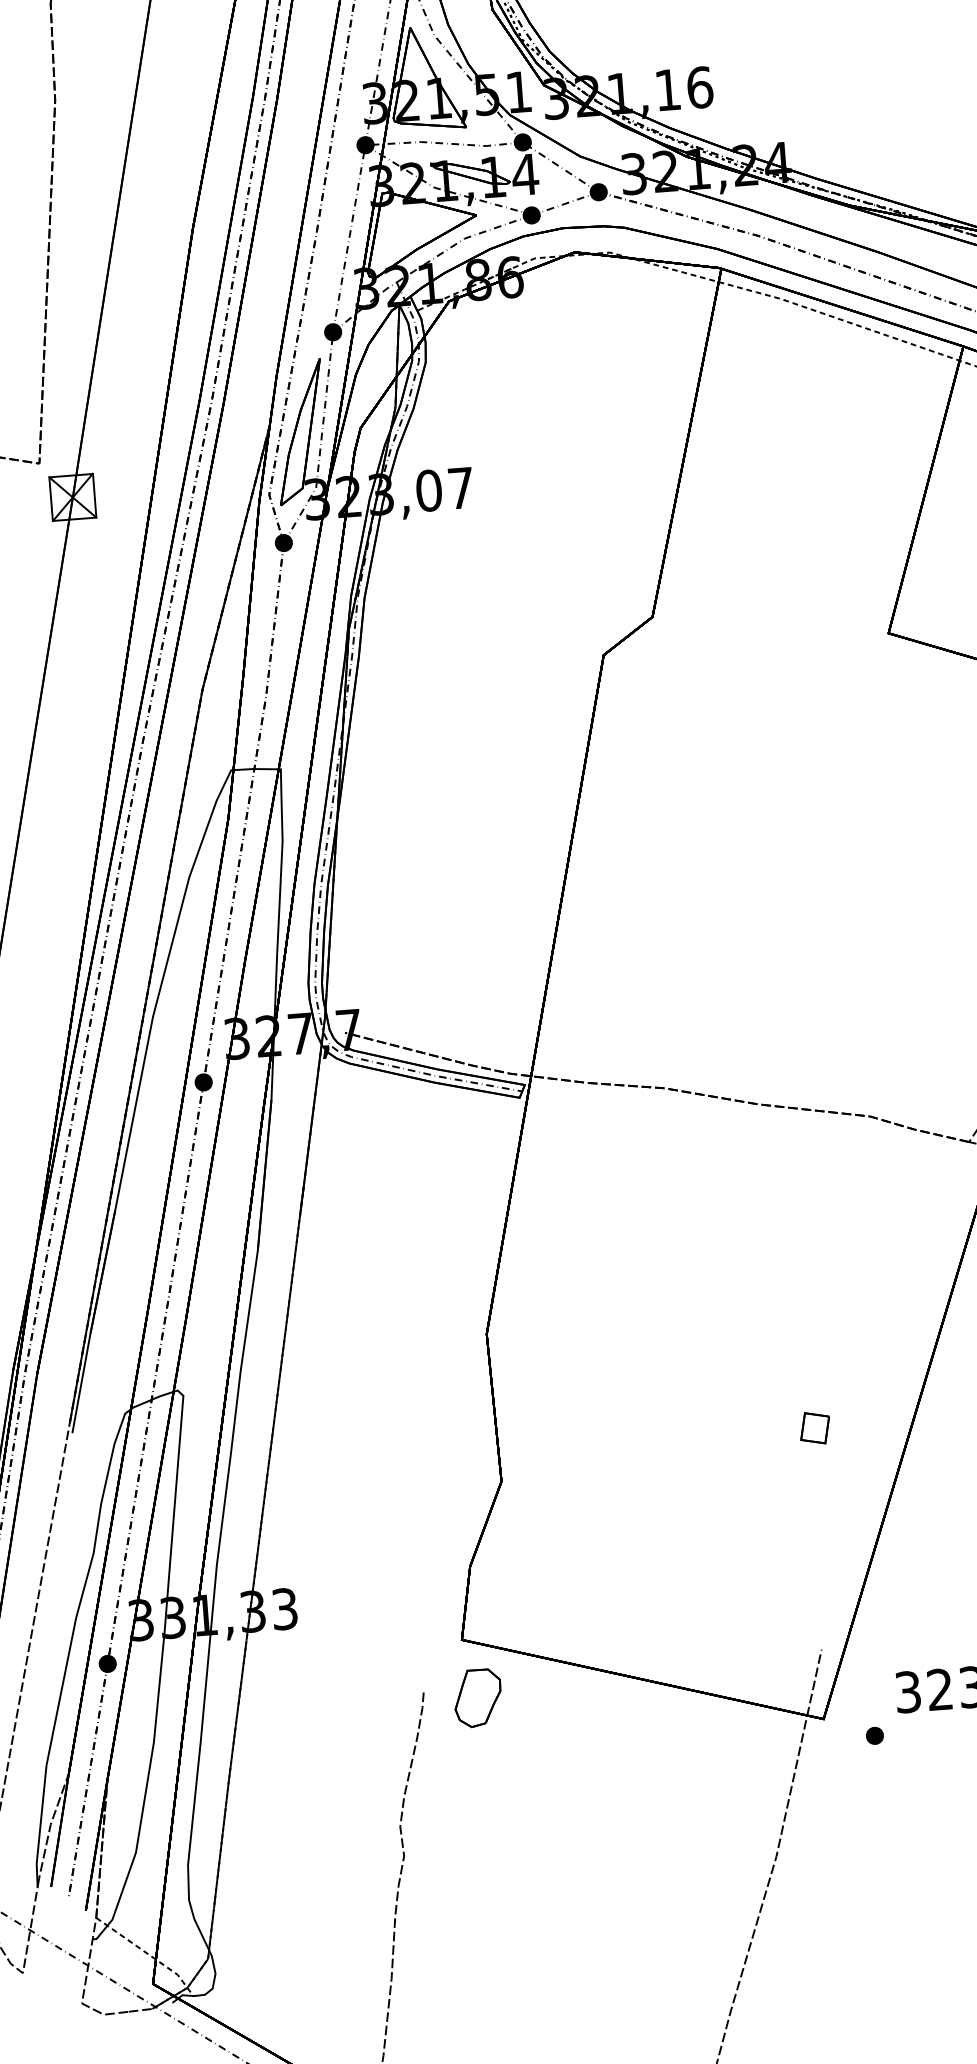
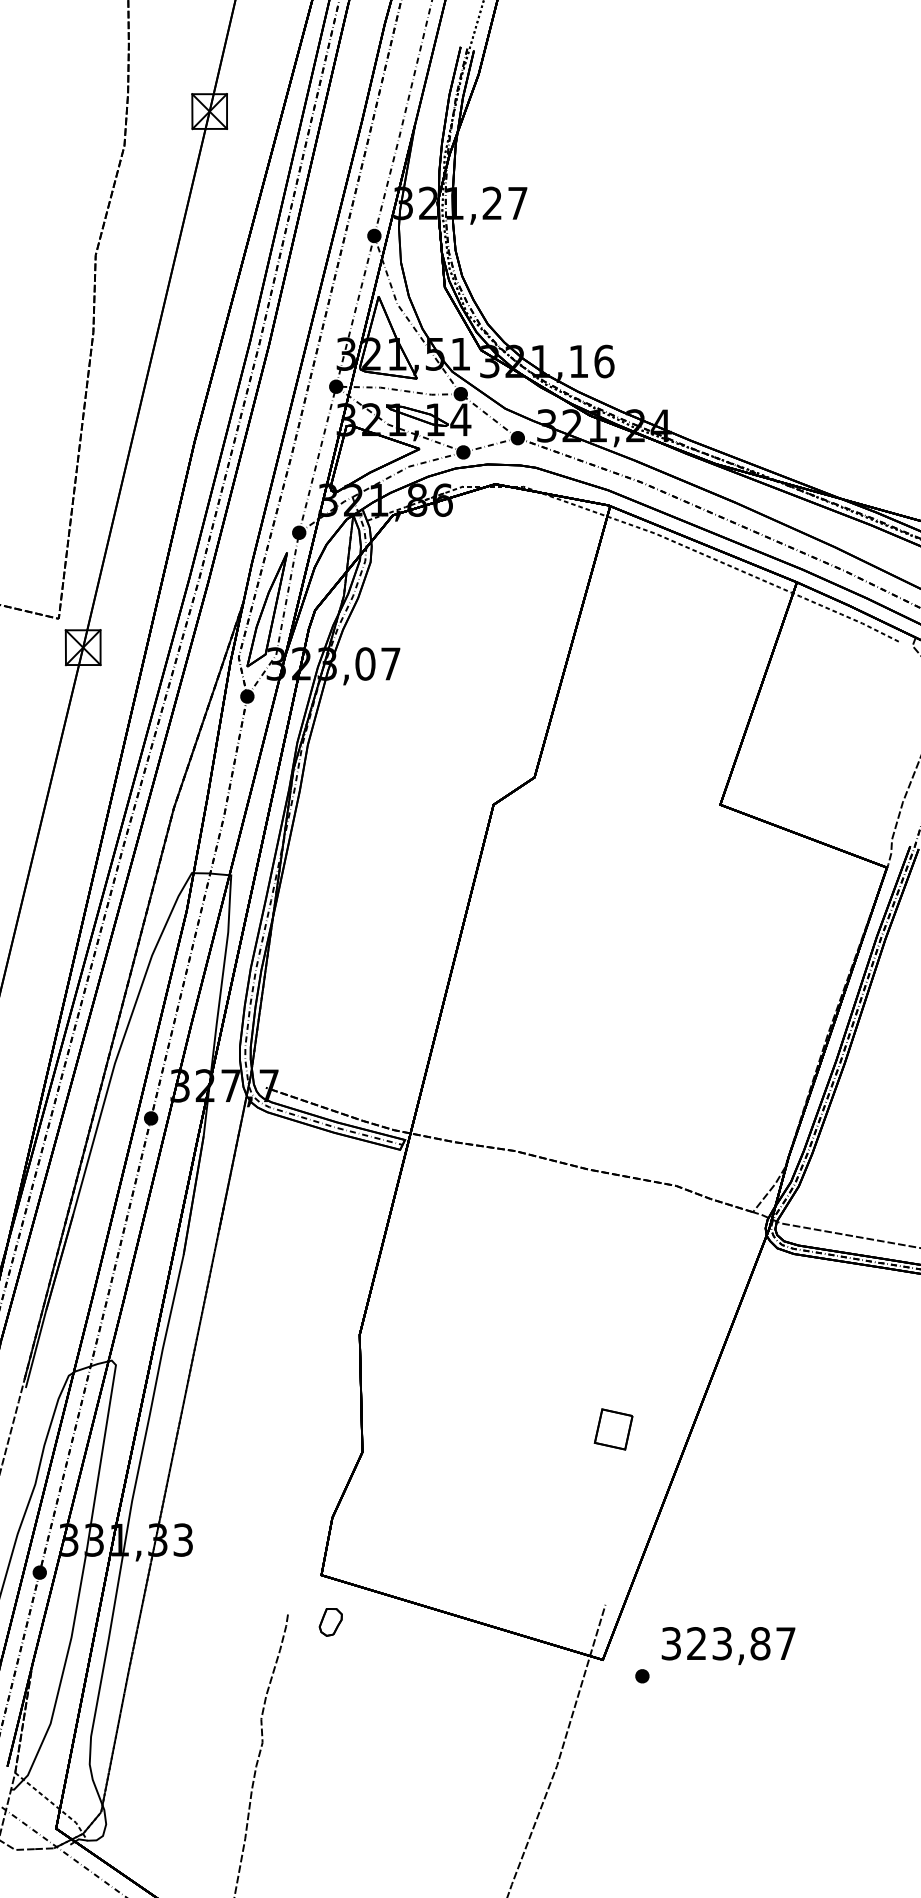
part: (814, 1427) -> (613, 1428), size x1.6
part: (477, 1698) -> (330, 1622), size x0.6

